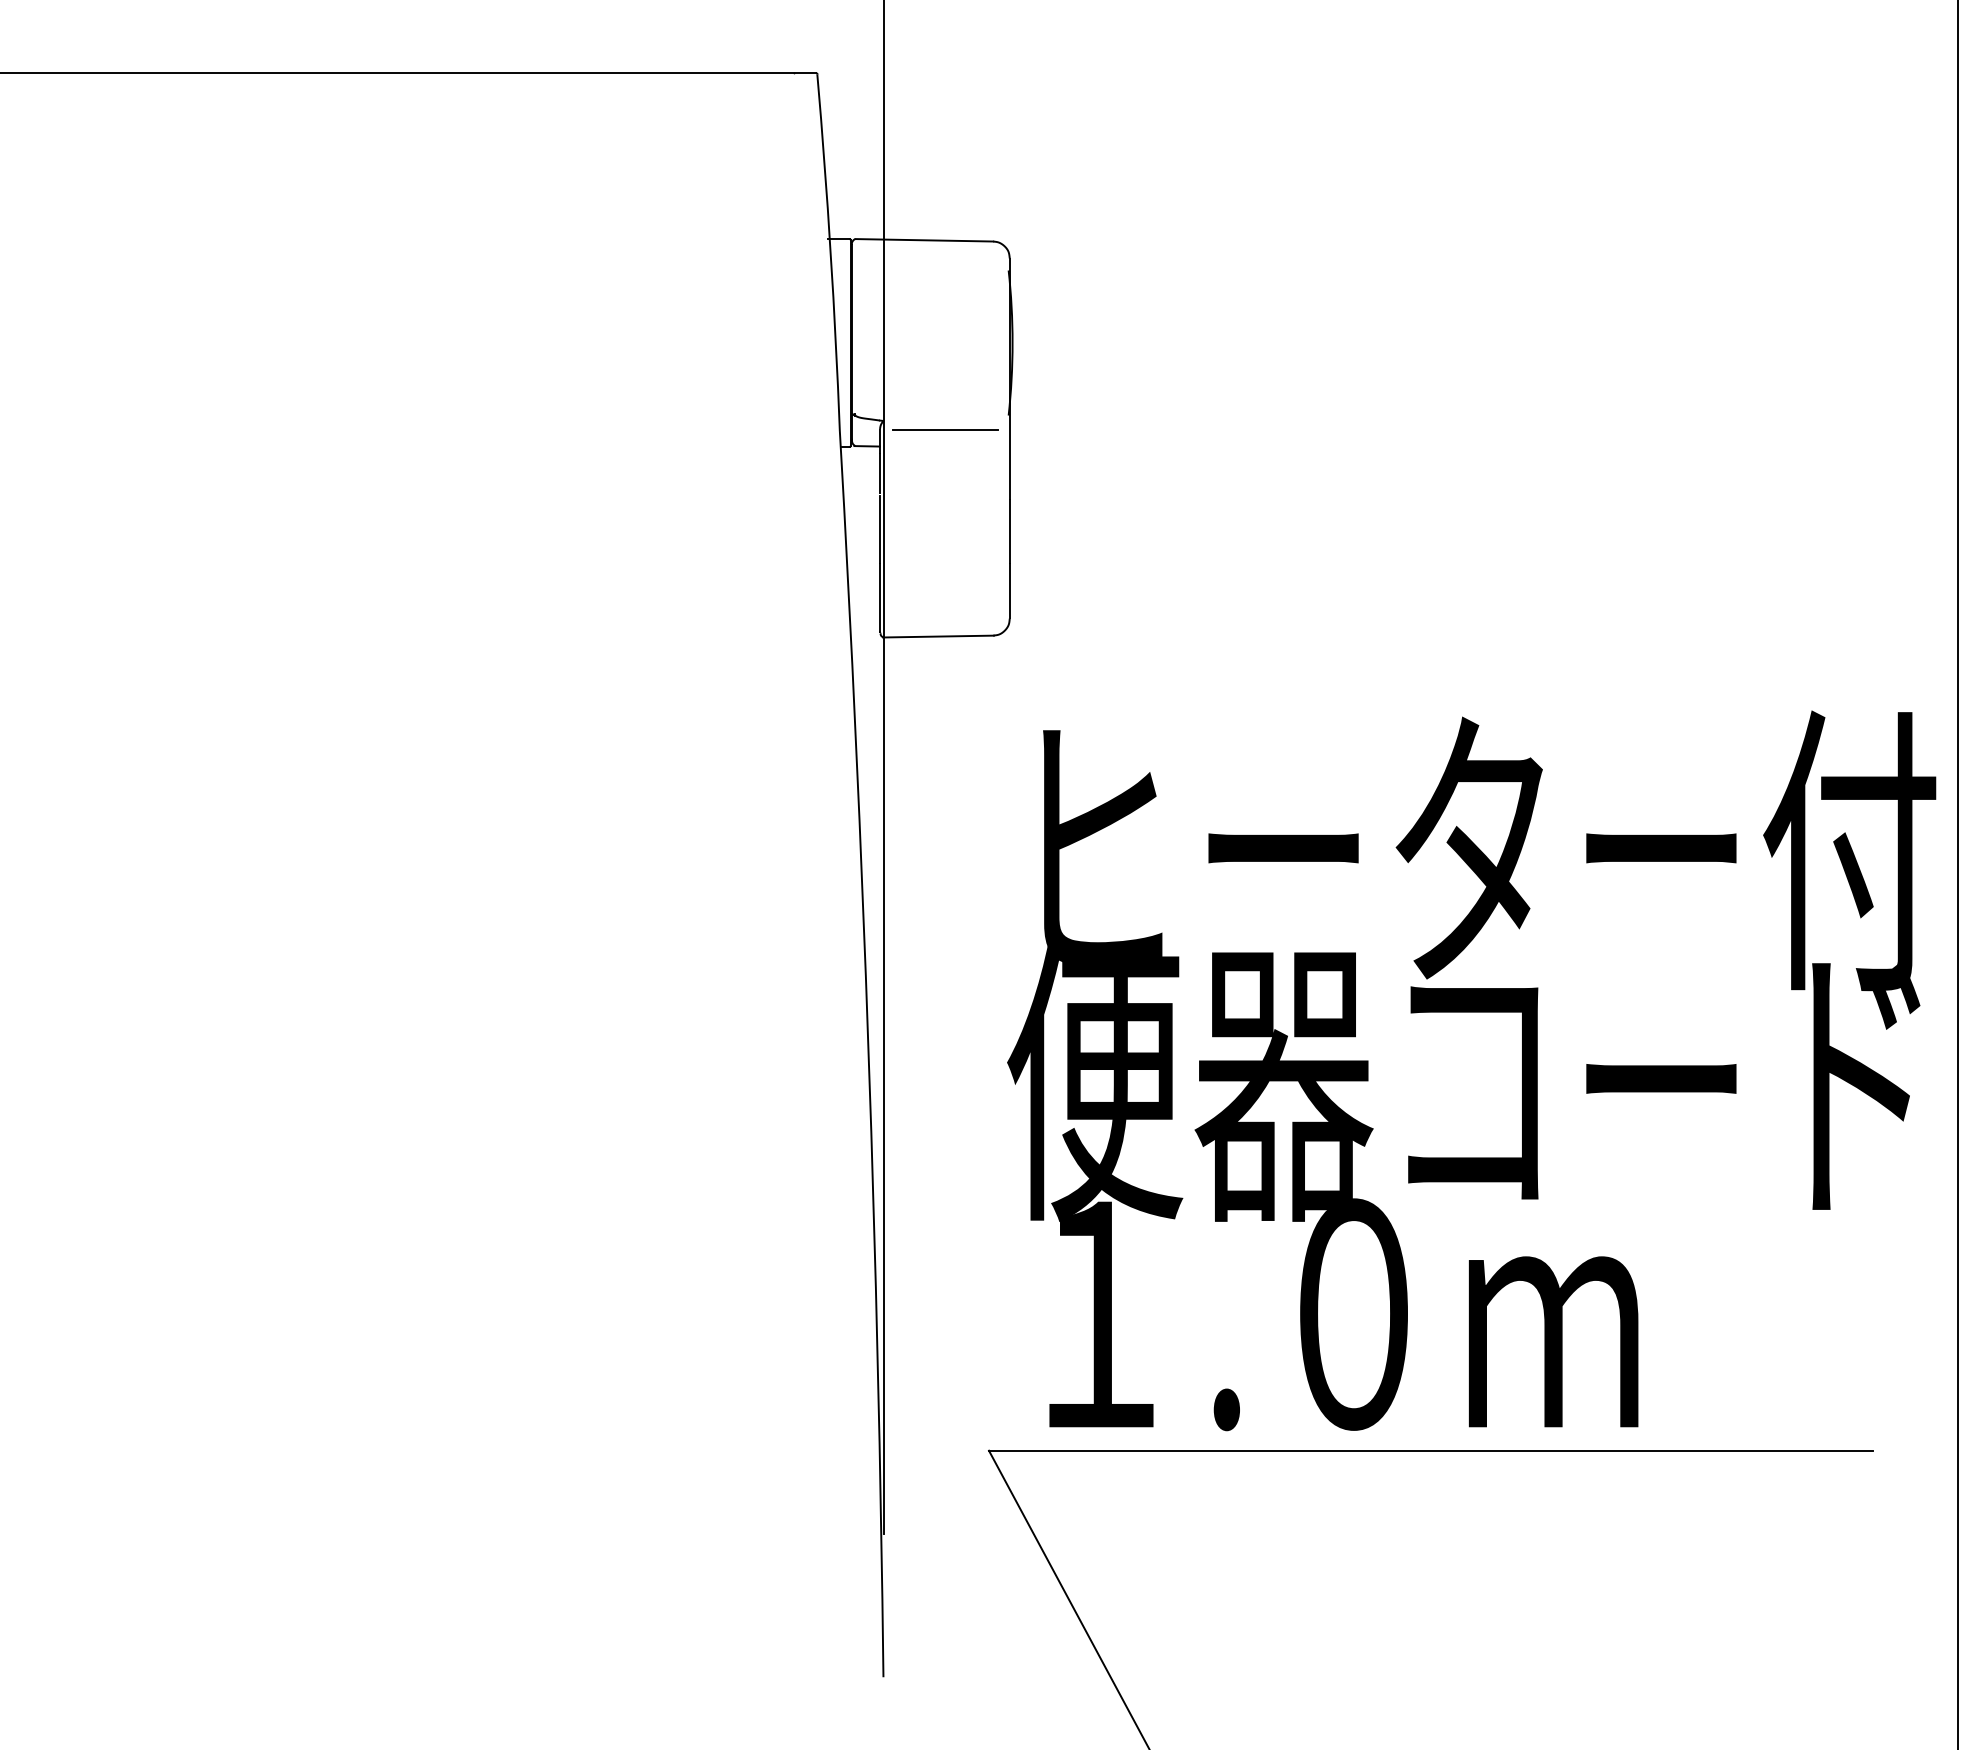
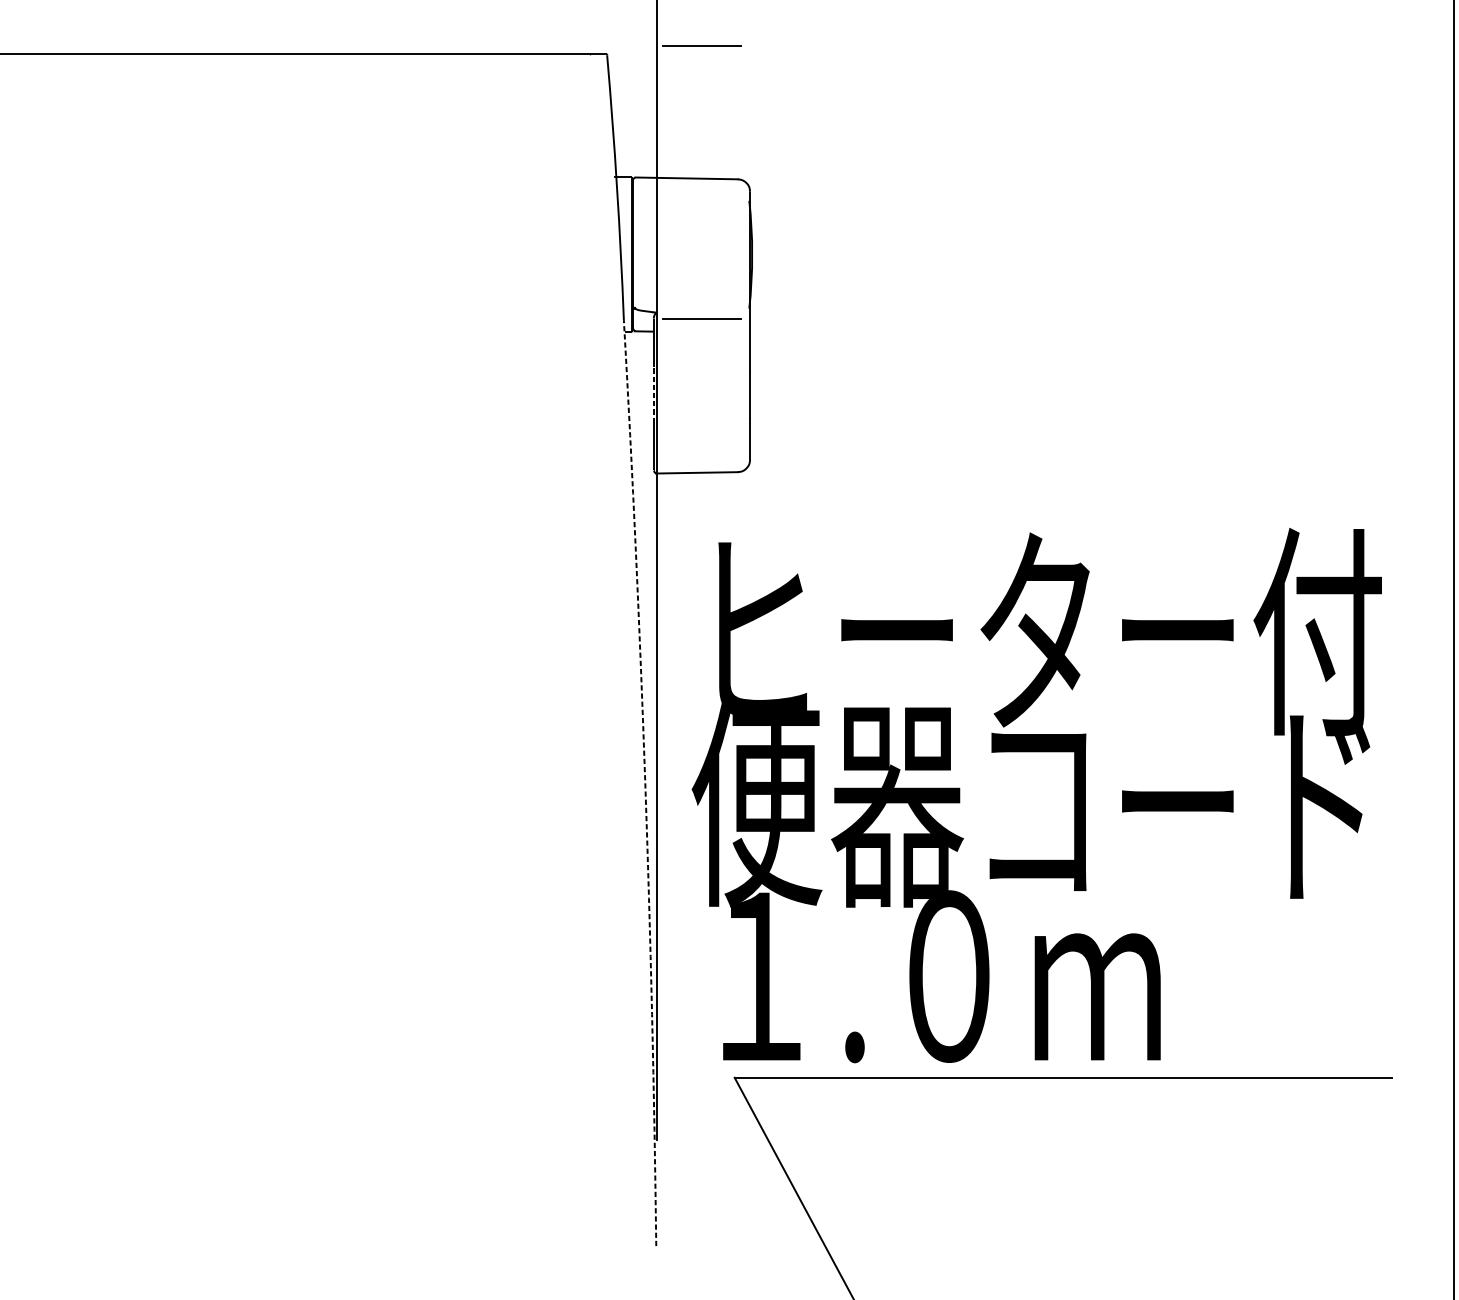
line: (945, 61) -> (702, 45), added
line: (879, 530) -> (653, 394), solid -> dashed
arc: (868, 1053) -> (645, 782), solid -> dashed
text: (1471, 1070) -> (1036, 795), moved

